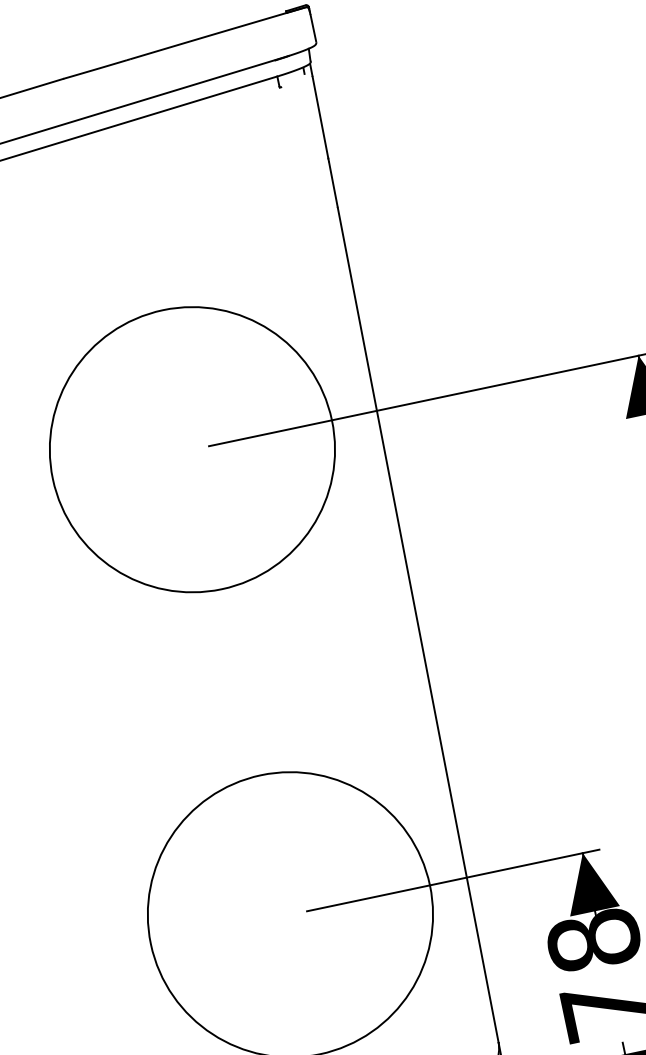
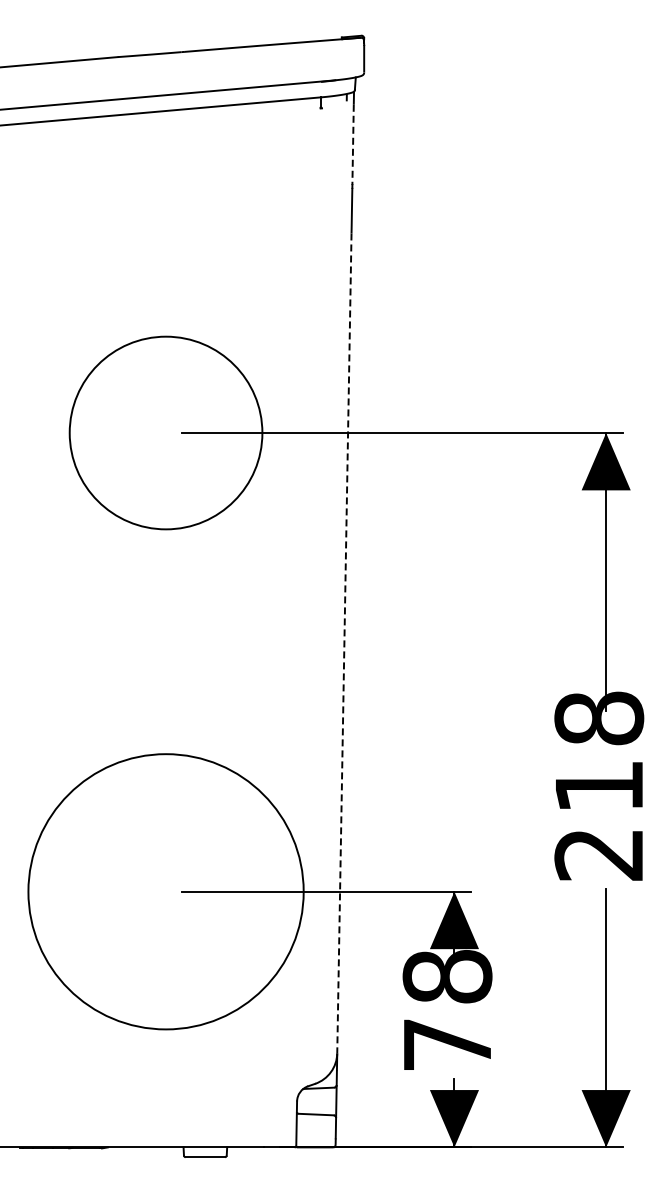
line: (321, 118) -> (353, 145), solid -> dashed
circle: (191, 449) -> (165, 432), size x0.7
line: (418, 624) -> (344, 643), solid -> dashed

